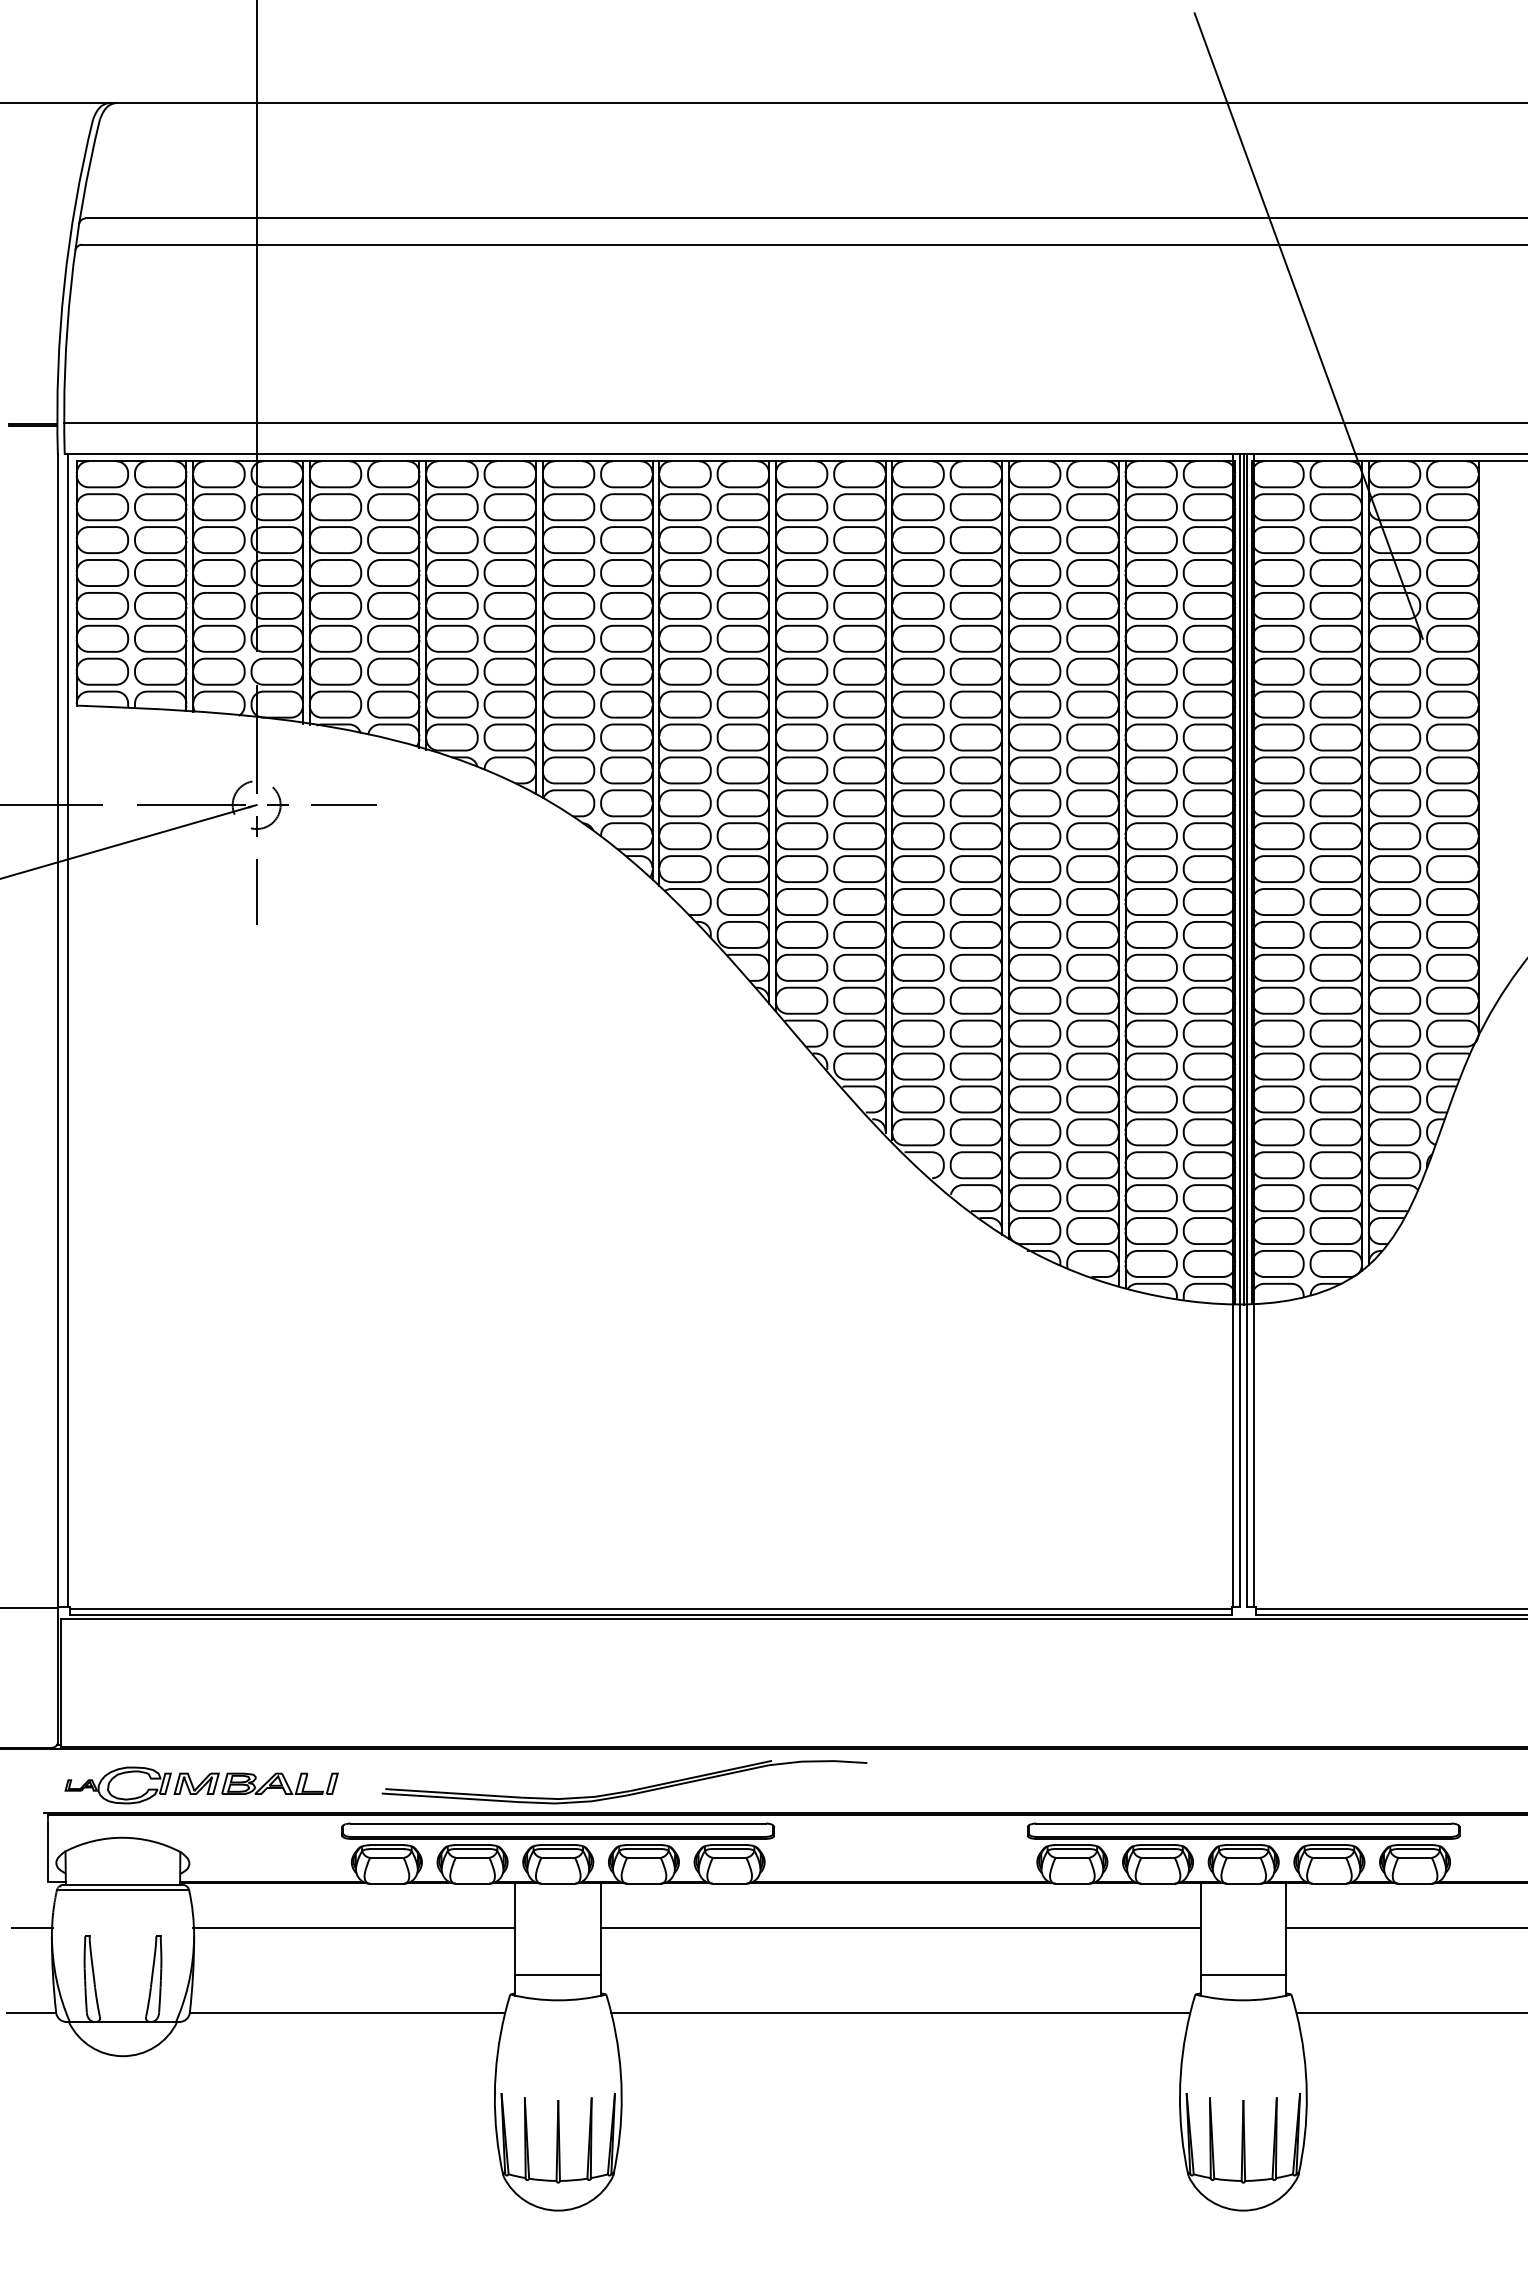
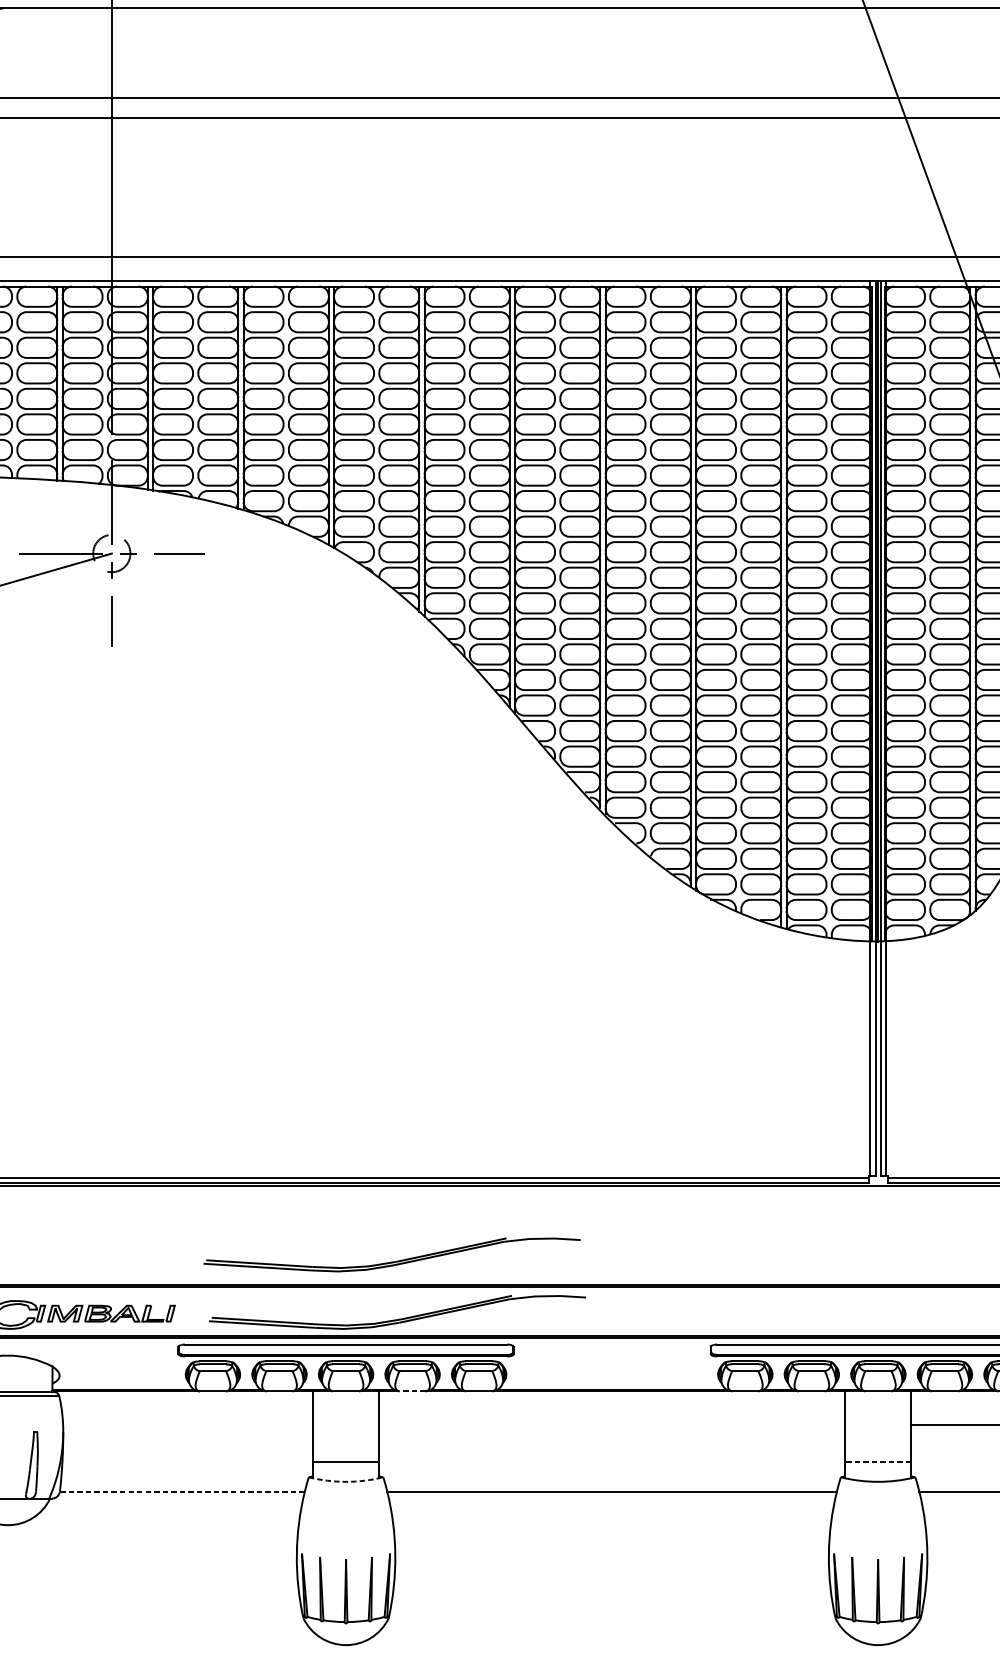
part: (618, 1716) -> (392, 1261), added
line: (643, 1883) -> (412, 1391), solid -> dashed
line: (354, 1927) -> (187, 1425), removed
line: (900, 1927) -> (611, 1425), removed
line: (1243, 1975) -> (878, 1462), solid -> dashed
arc: (558, 2000) -> (346, 1481), solid -> dashed
line: (347, 2013) -> (182, 1492), solid -> dashed

